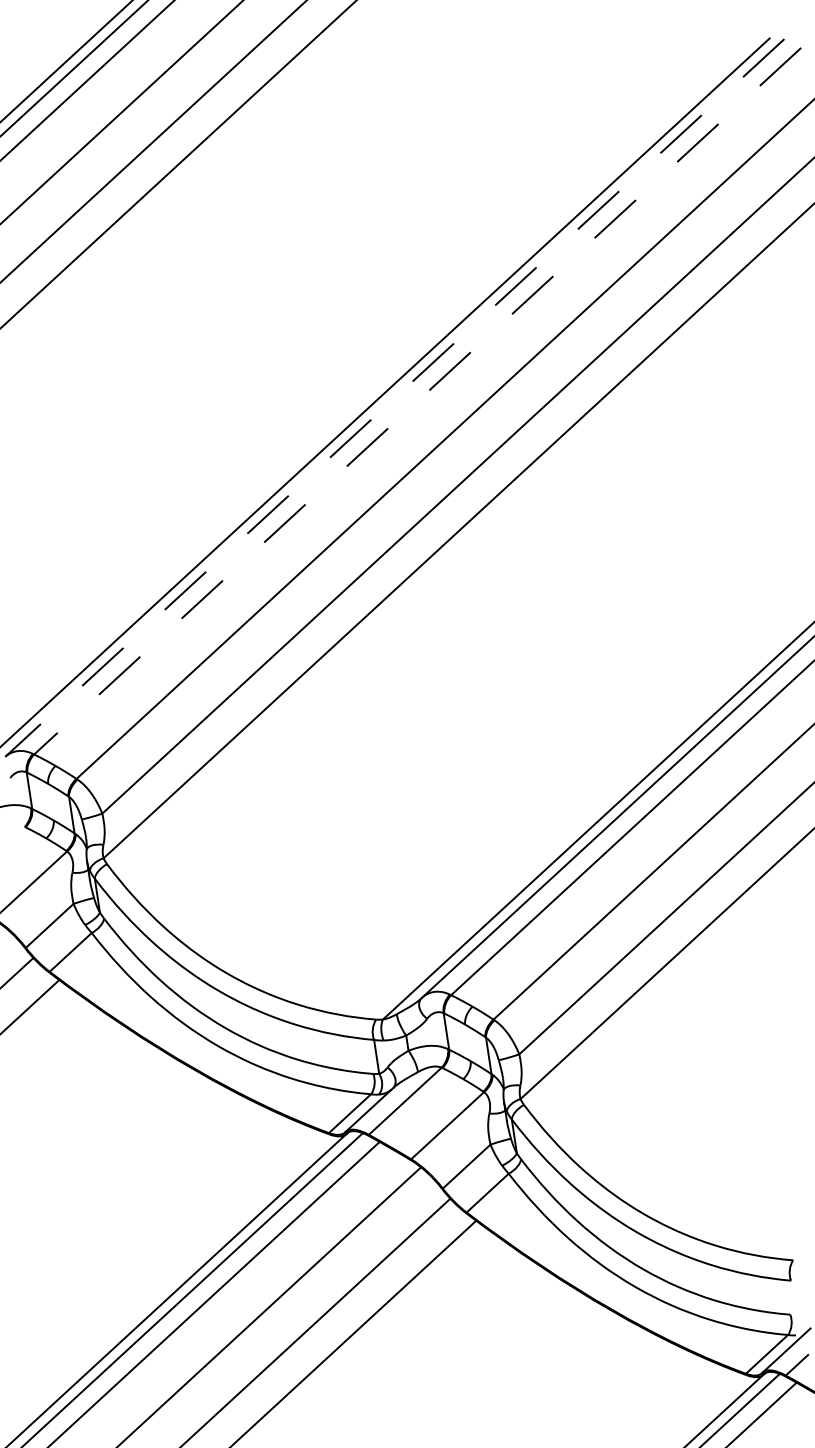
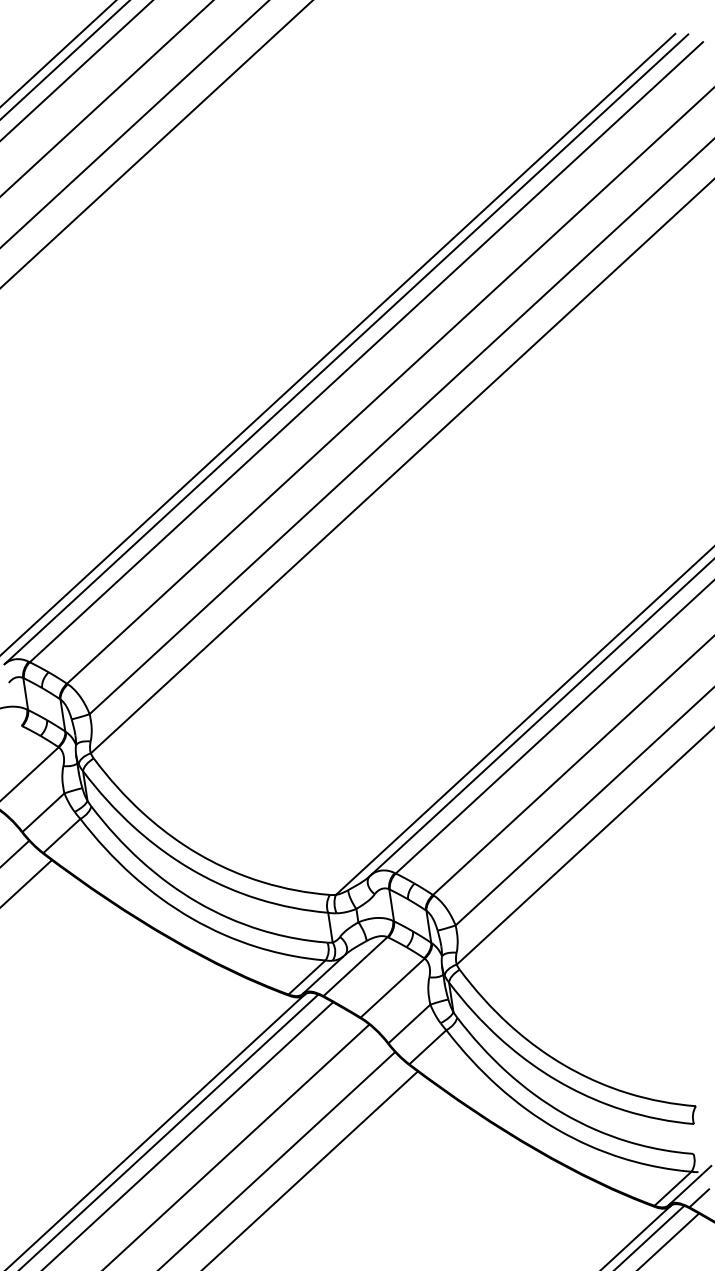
line: (394, 398) -> (346, 349), dashed -> solid
line: (417, 401) -> (366, 352), dashed -> solid

